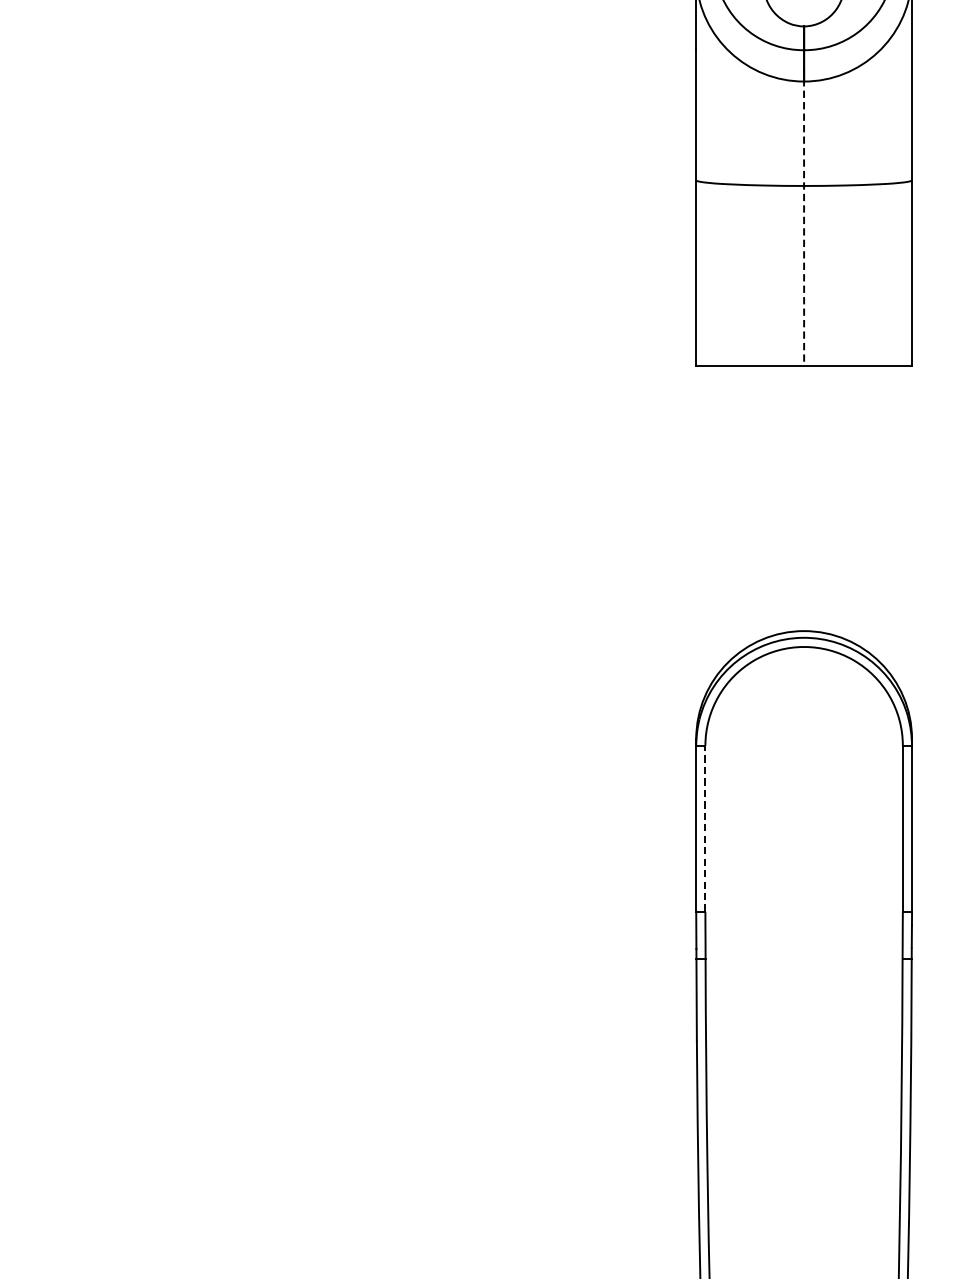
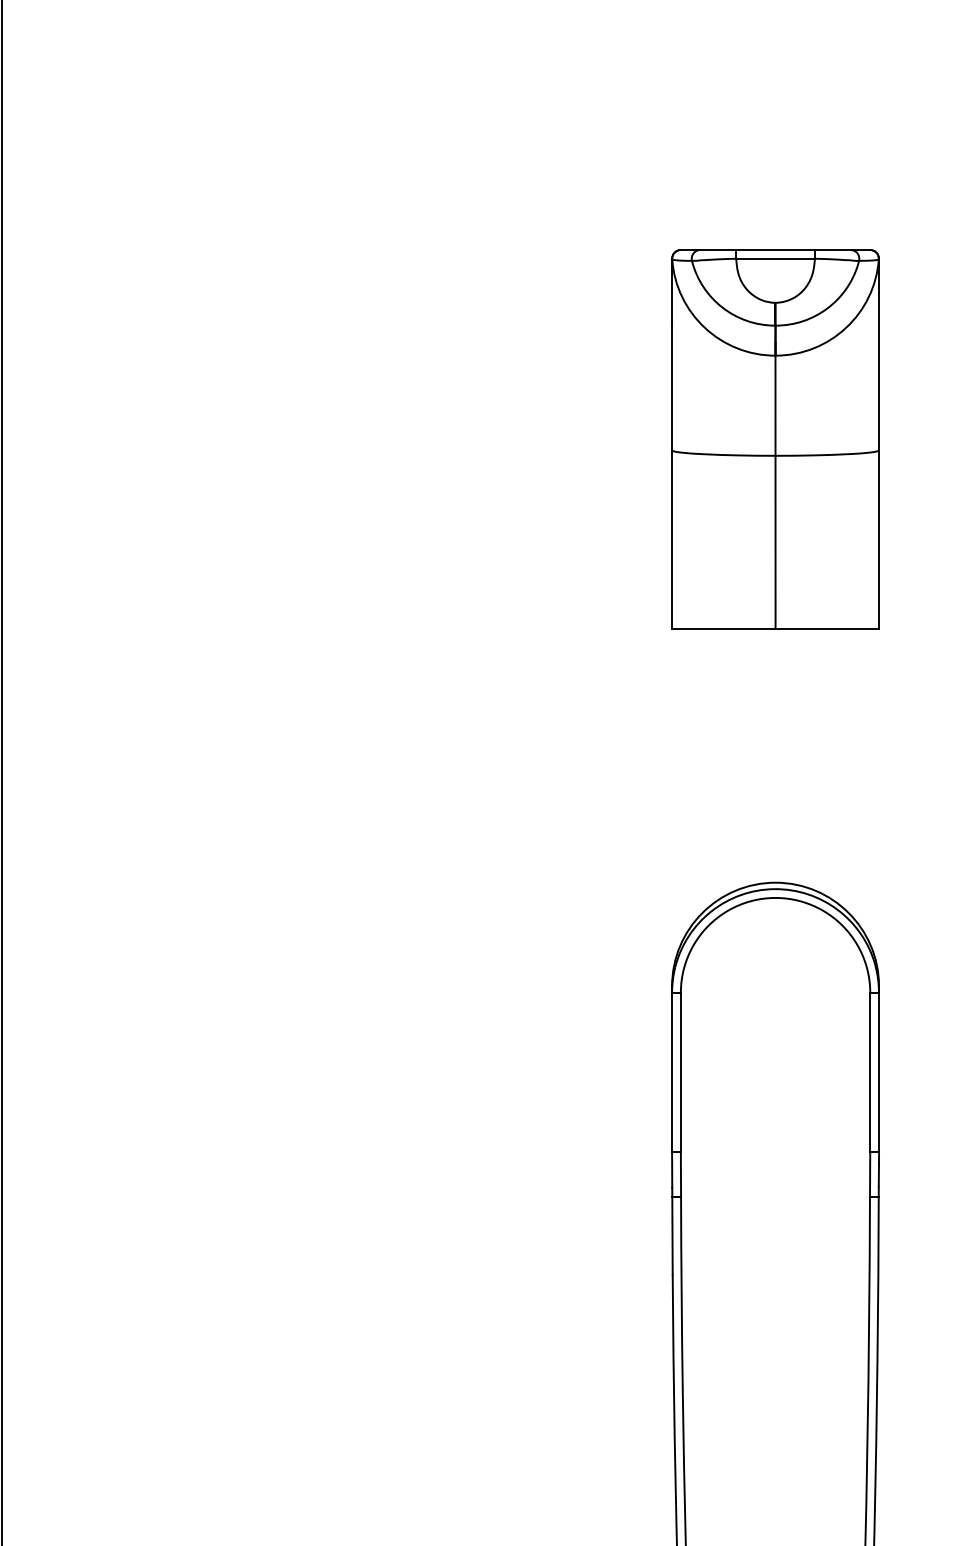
line: (804, 217) -> (775, 486), dashed -> solid
line: (705, 828) -> (680, 1072), dashed -> solid

